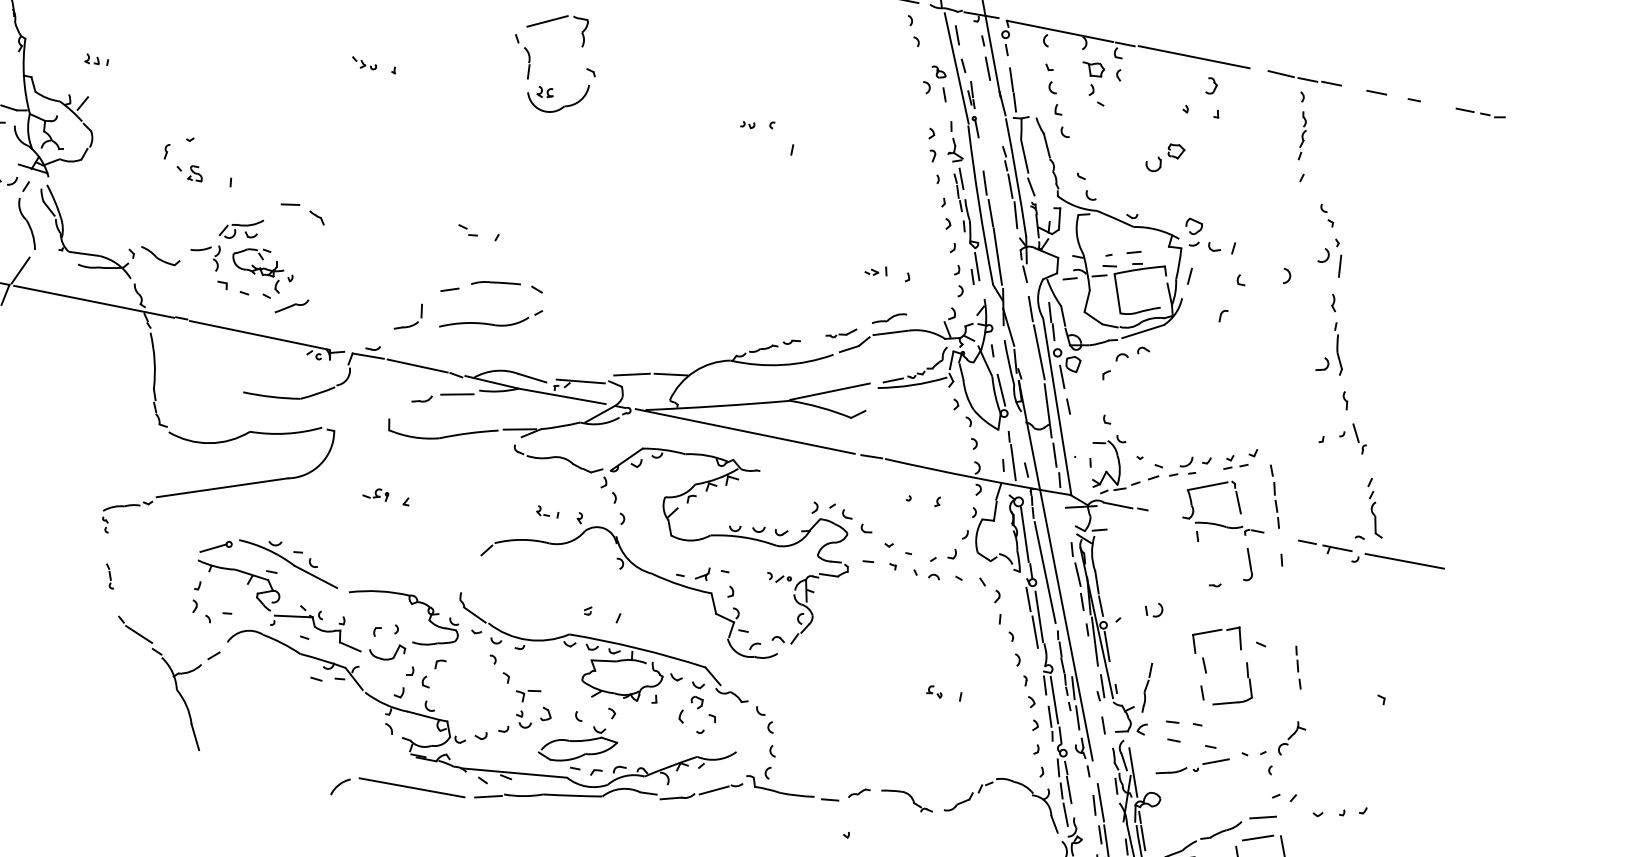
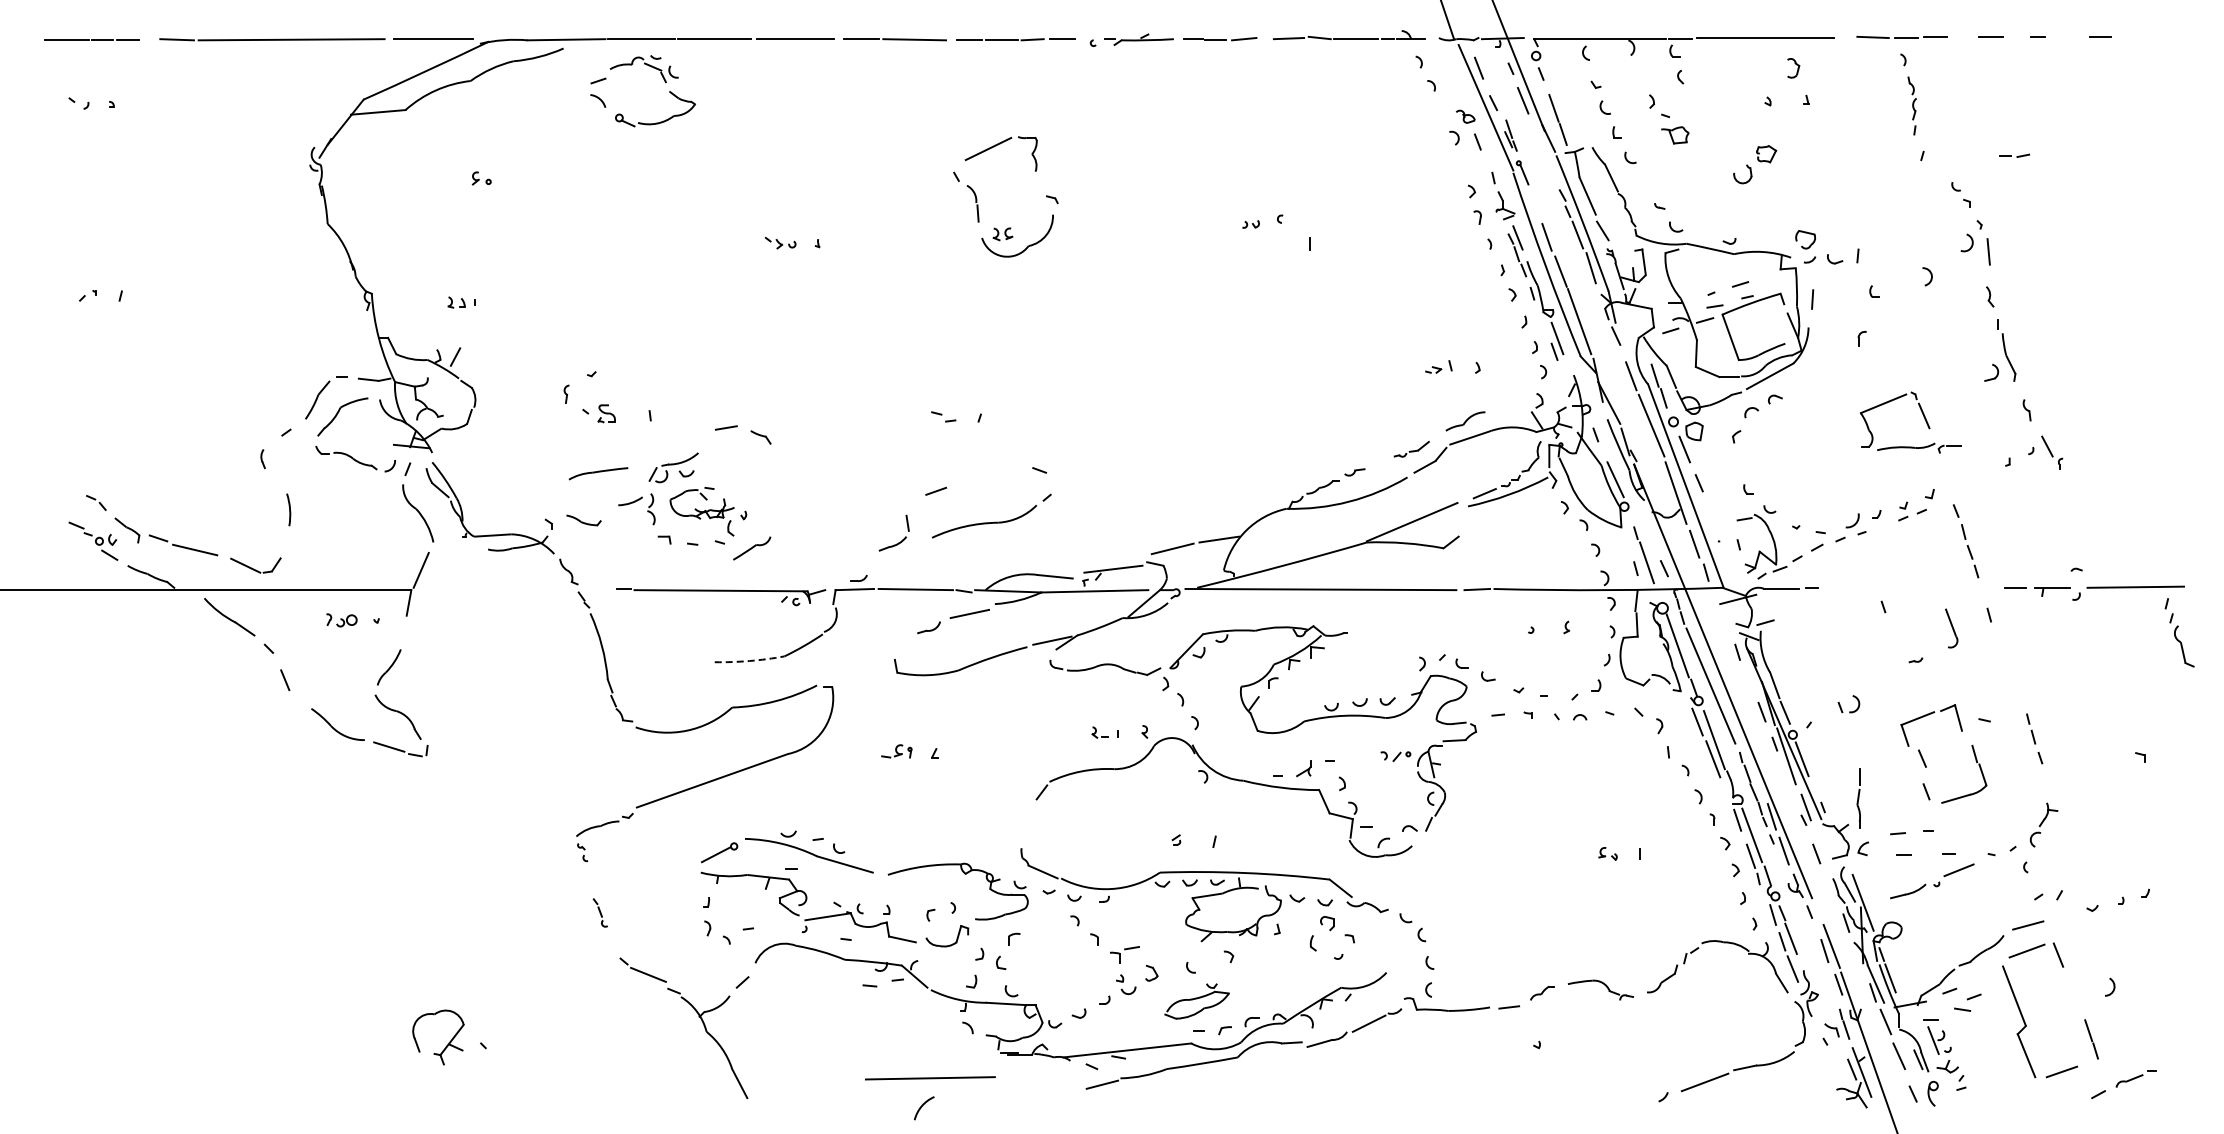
part: (1093, 69) -> (1675, 135), moved
part: (1492, 115) -> (2014, 155), moved
part: (159, 256) -> (583, 520), size x0.7
part: (495, 284) -> (598, 473), moved
line: (93, 302) -> (515, 590), removed
arc: (271, 397) -> (749, 661), solid -> dashed
part: (1237, 503) -> (1923, 417), moved
part: (1375, 507) -> (2179, 632), moved
line: (1078, 574) -> (1750, 680), removed
part: (578, 744) -> (1196, 1001), size x0.7
line: (412, 787) -> (930, 1078), moved

